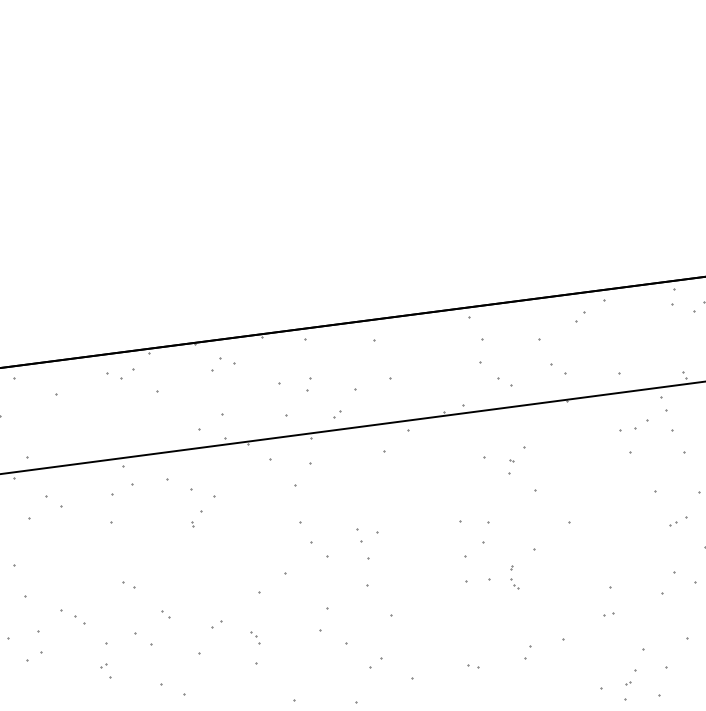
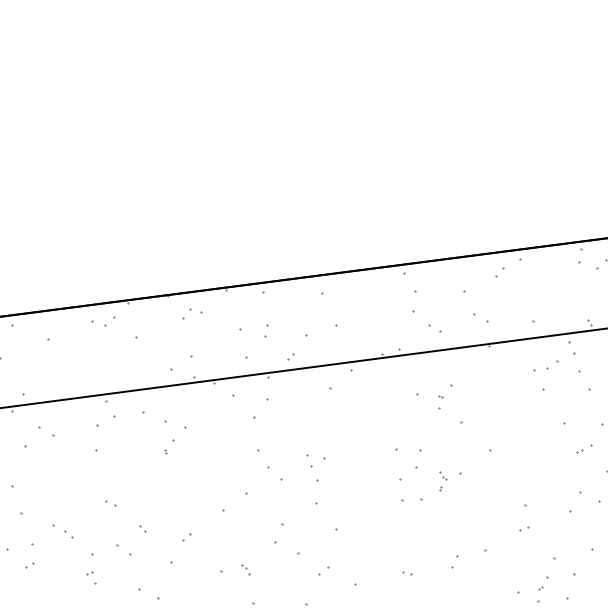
part: (514, 583) -> (443, 475), moved
part: (254, 637) -> (245, 569), moved
part: (34, 656) -> (29, 565), size x0.62

